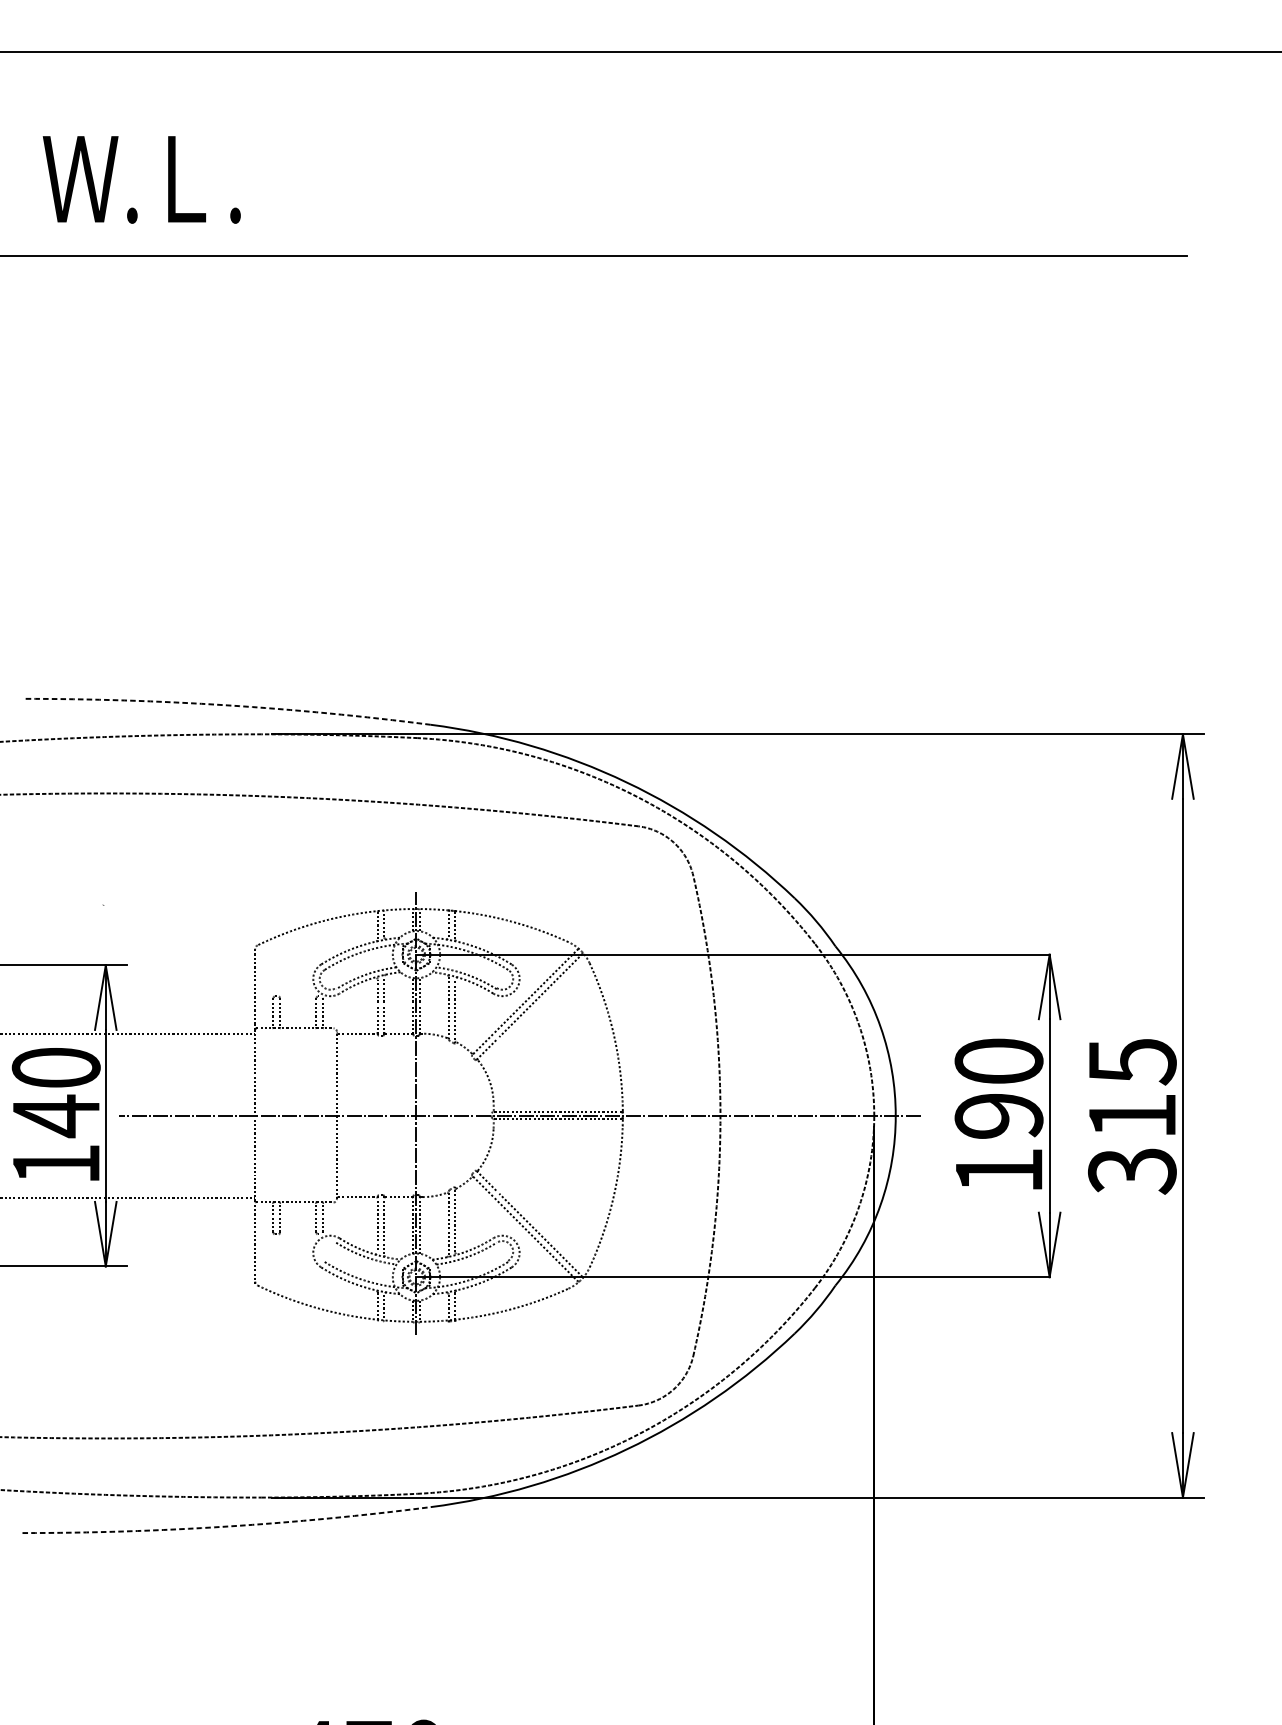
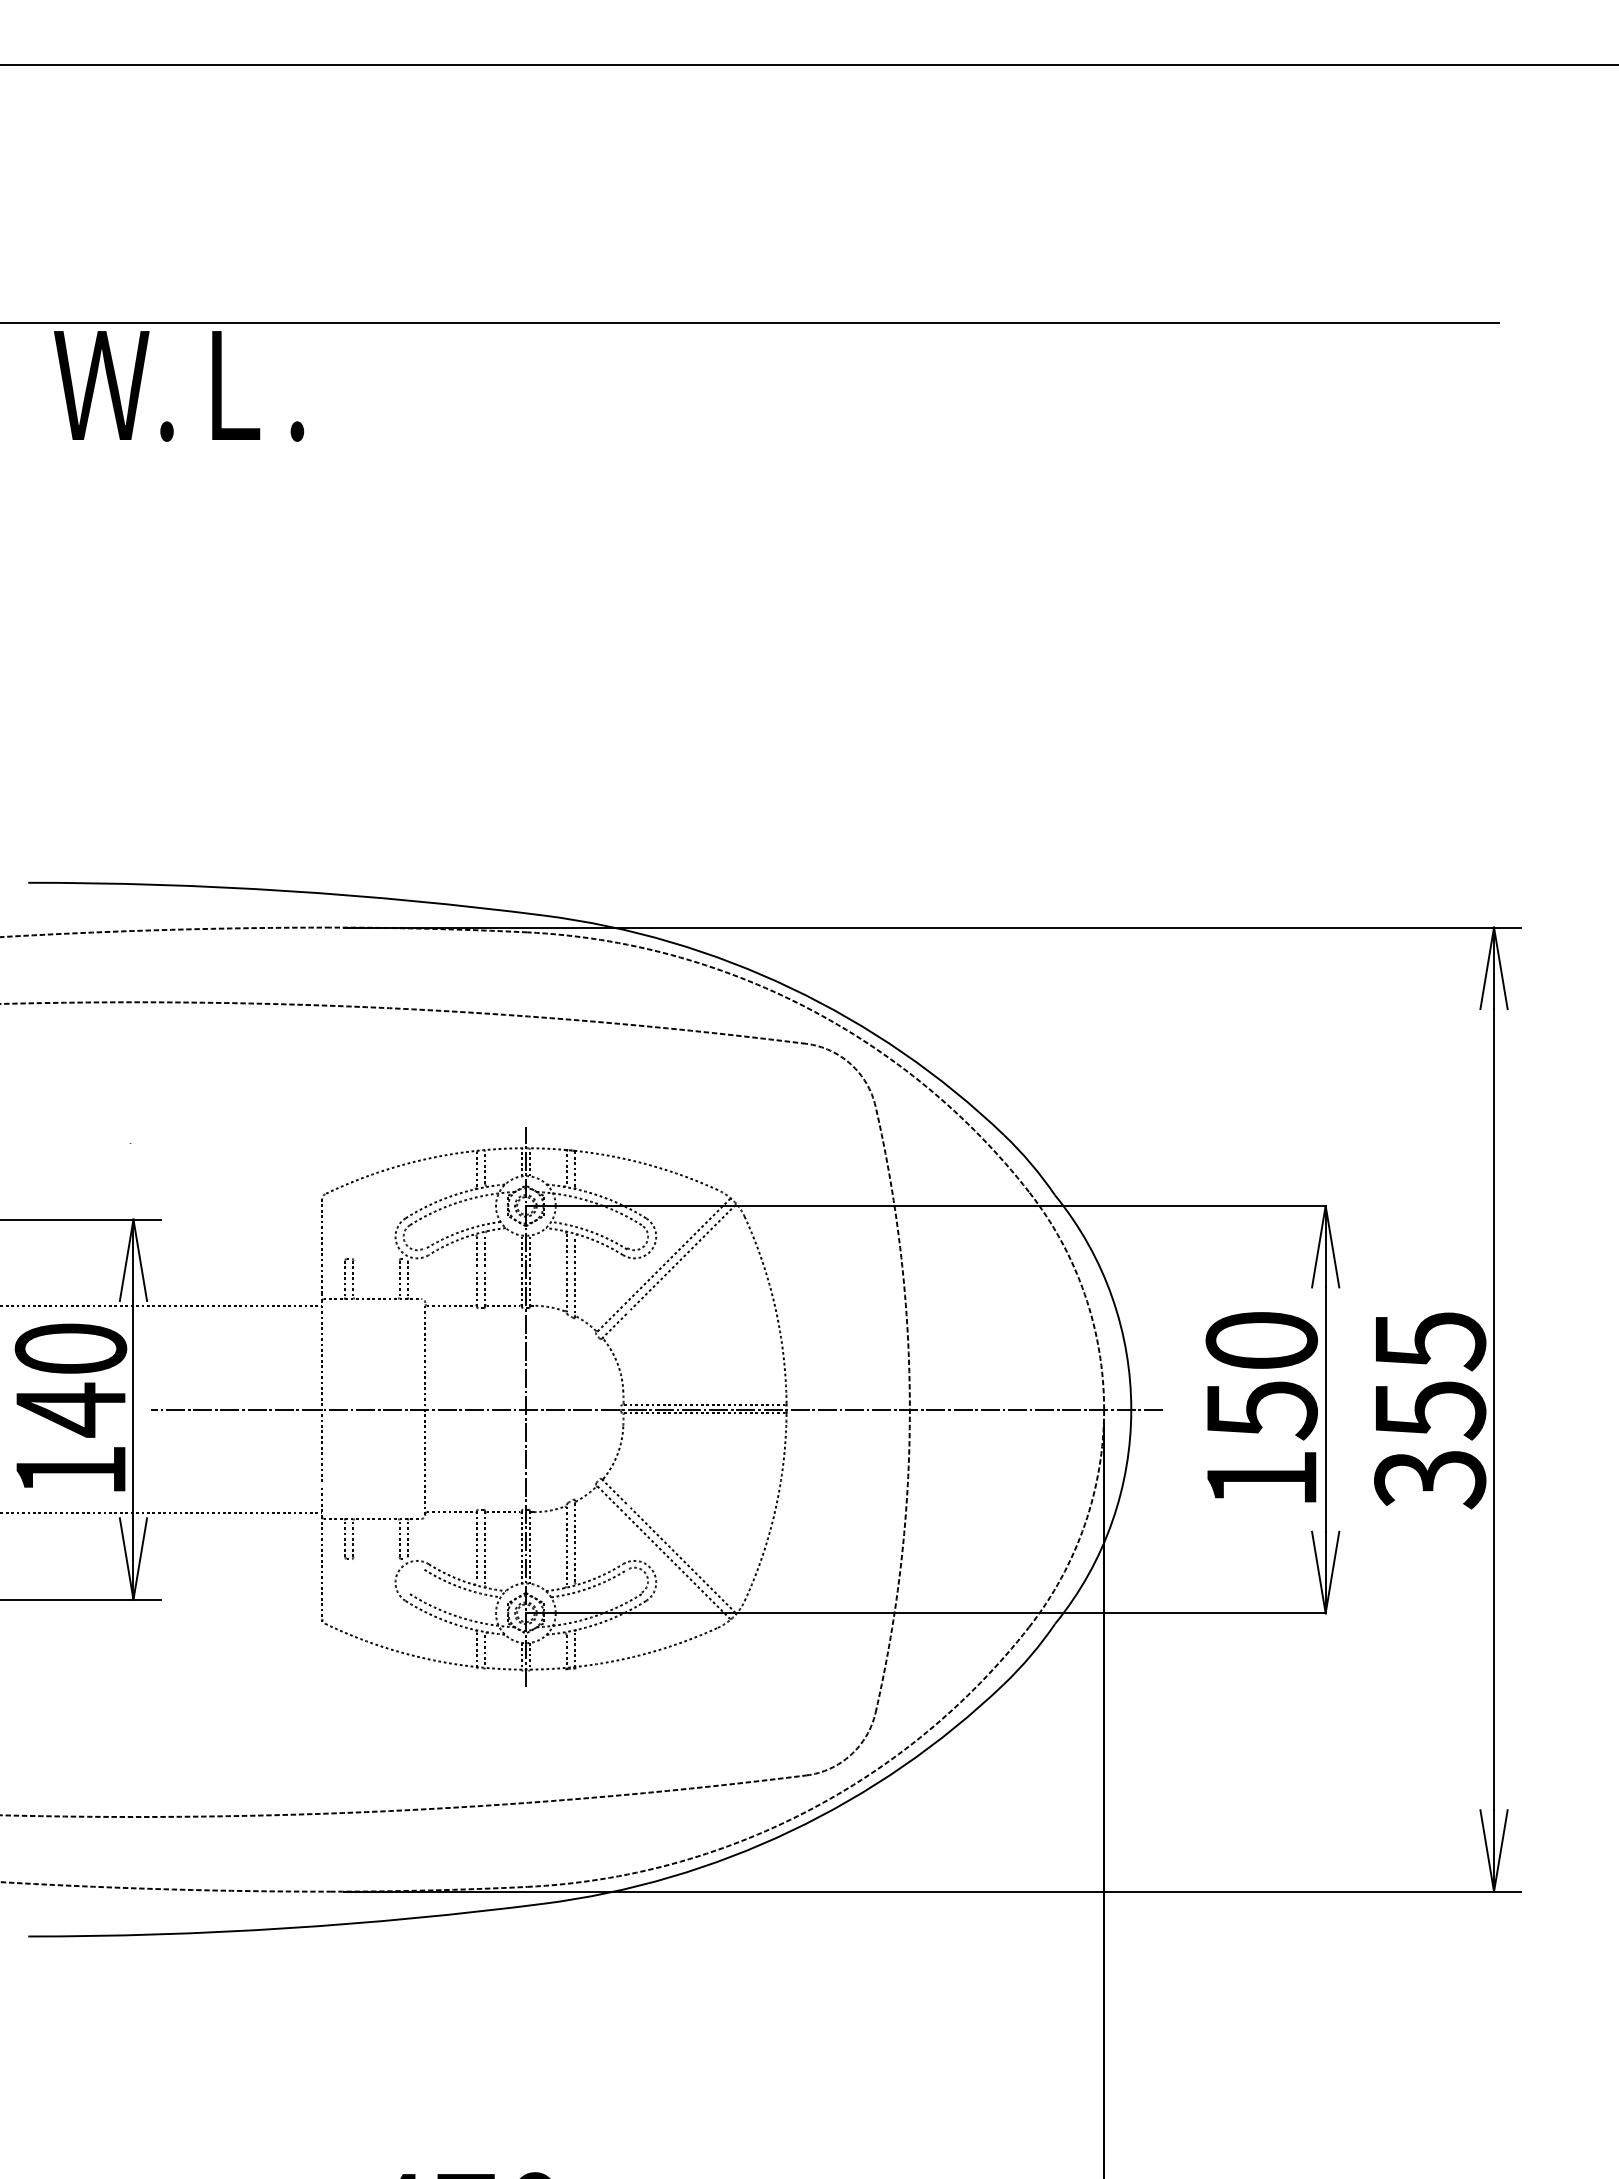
text: (142, 180) -> (179, 386), moved
arc: (226, 705) -> (286, 891), dashed -> solid
text: (998, 1116) -> (1261, 1410), 190 -> 150
text: (1133, 1116) -> (1431, 1410), 315 -> 355
arc: (226, 1526) -> (286, 1928), dashed -> solid

